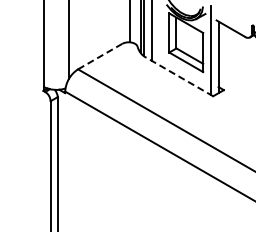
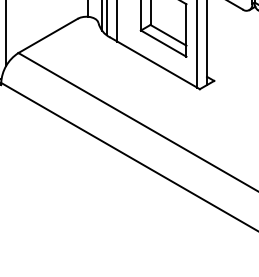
line: (100, 56) -> (48, 35), dashed -> solid
line: (179, 77) -> (154, 63), dashed -> solid

